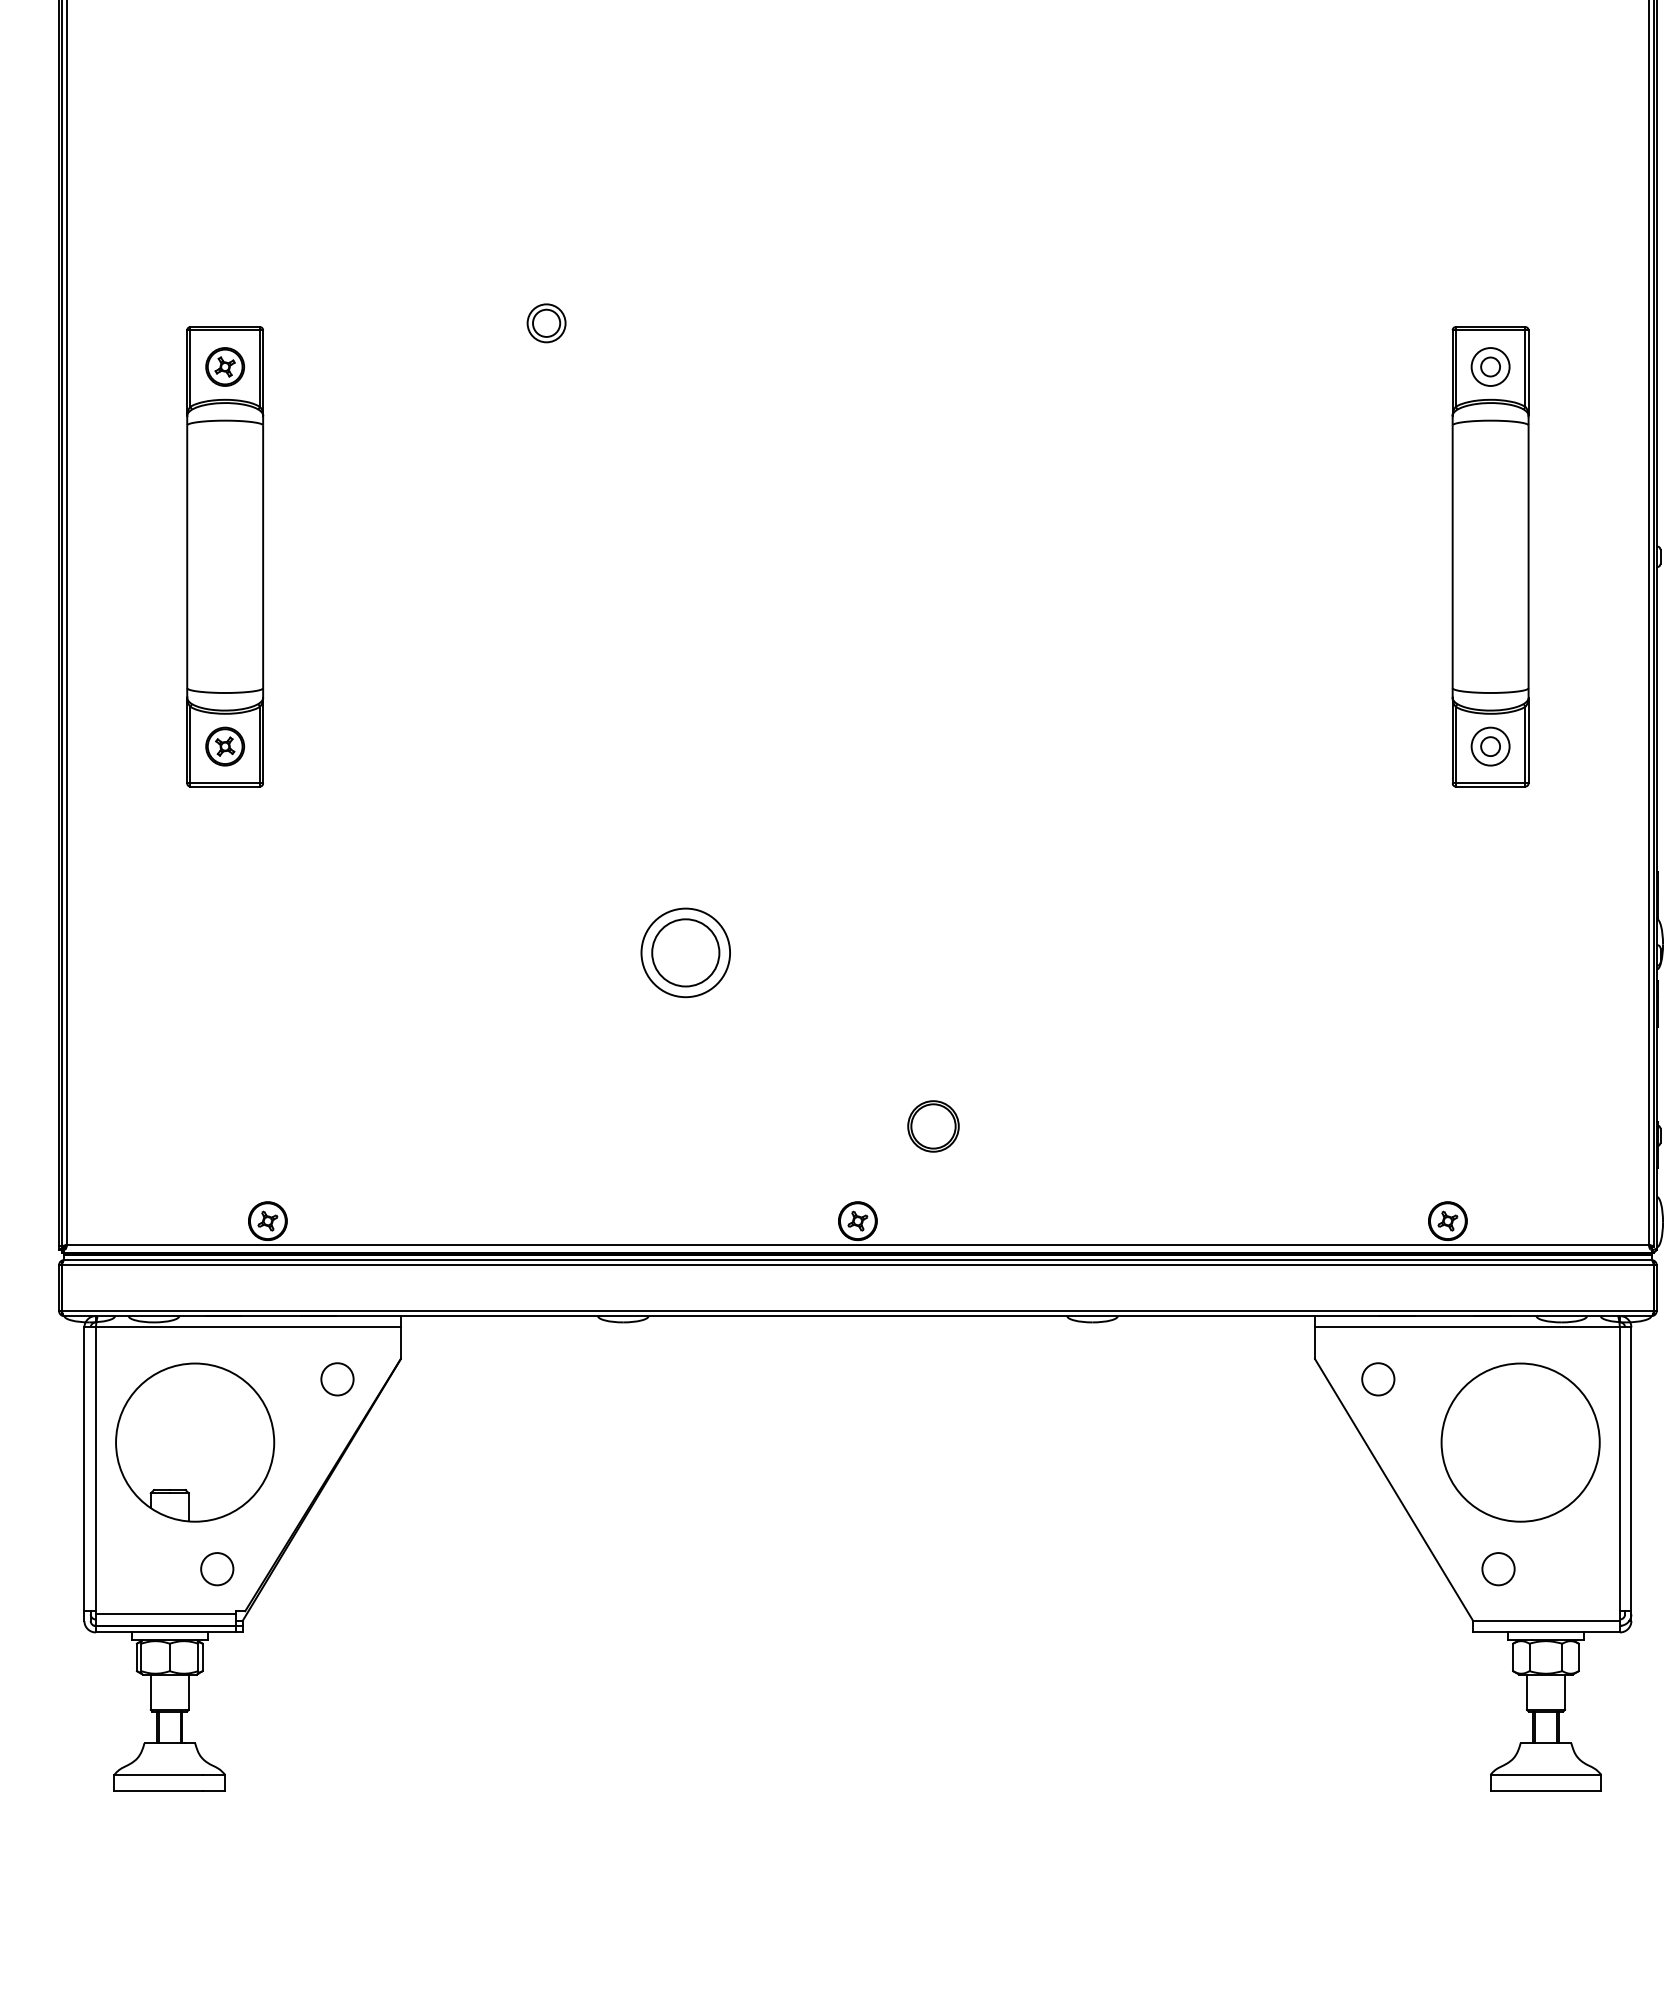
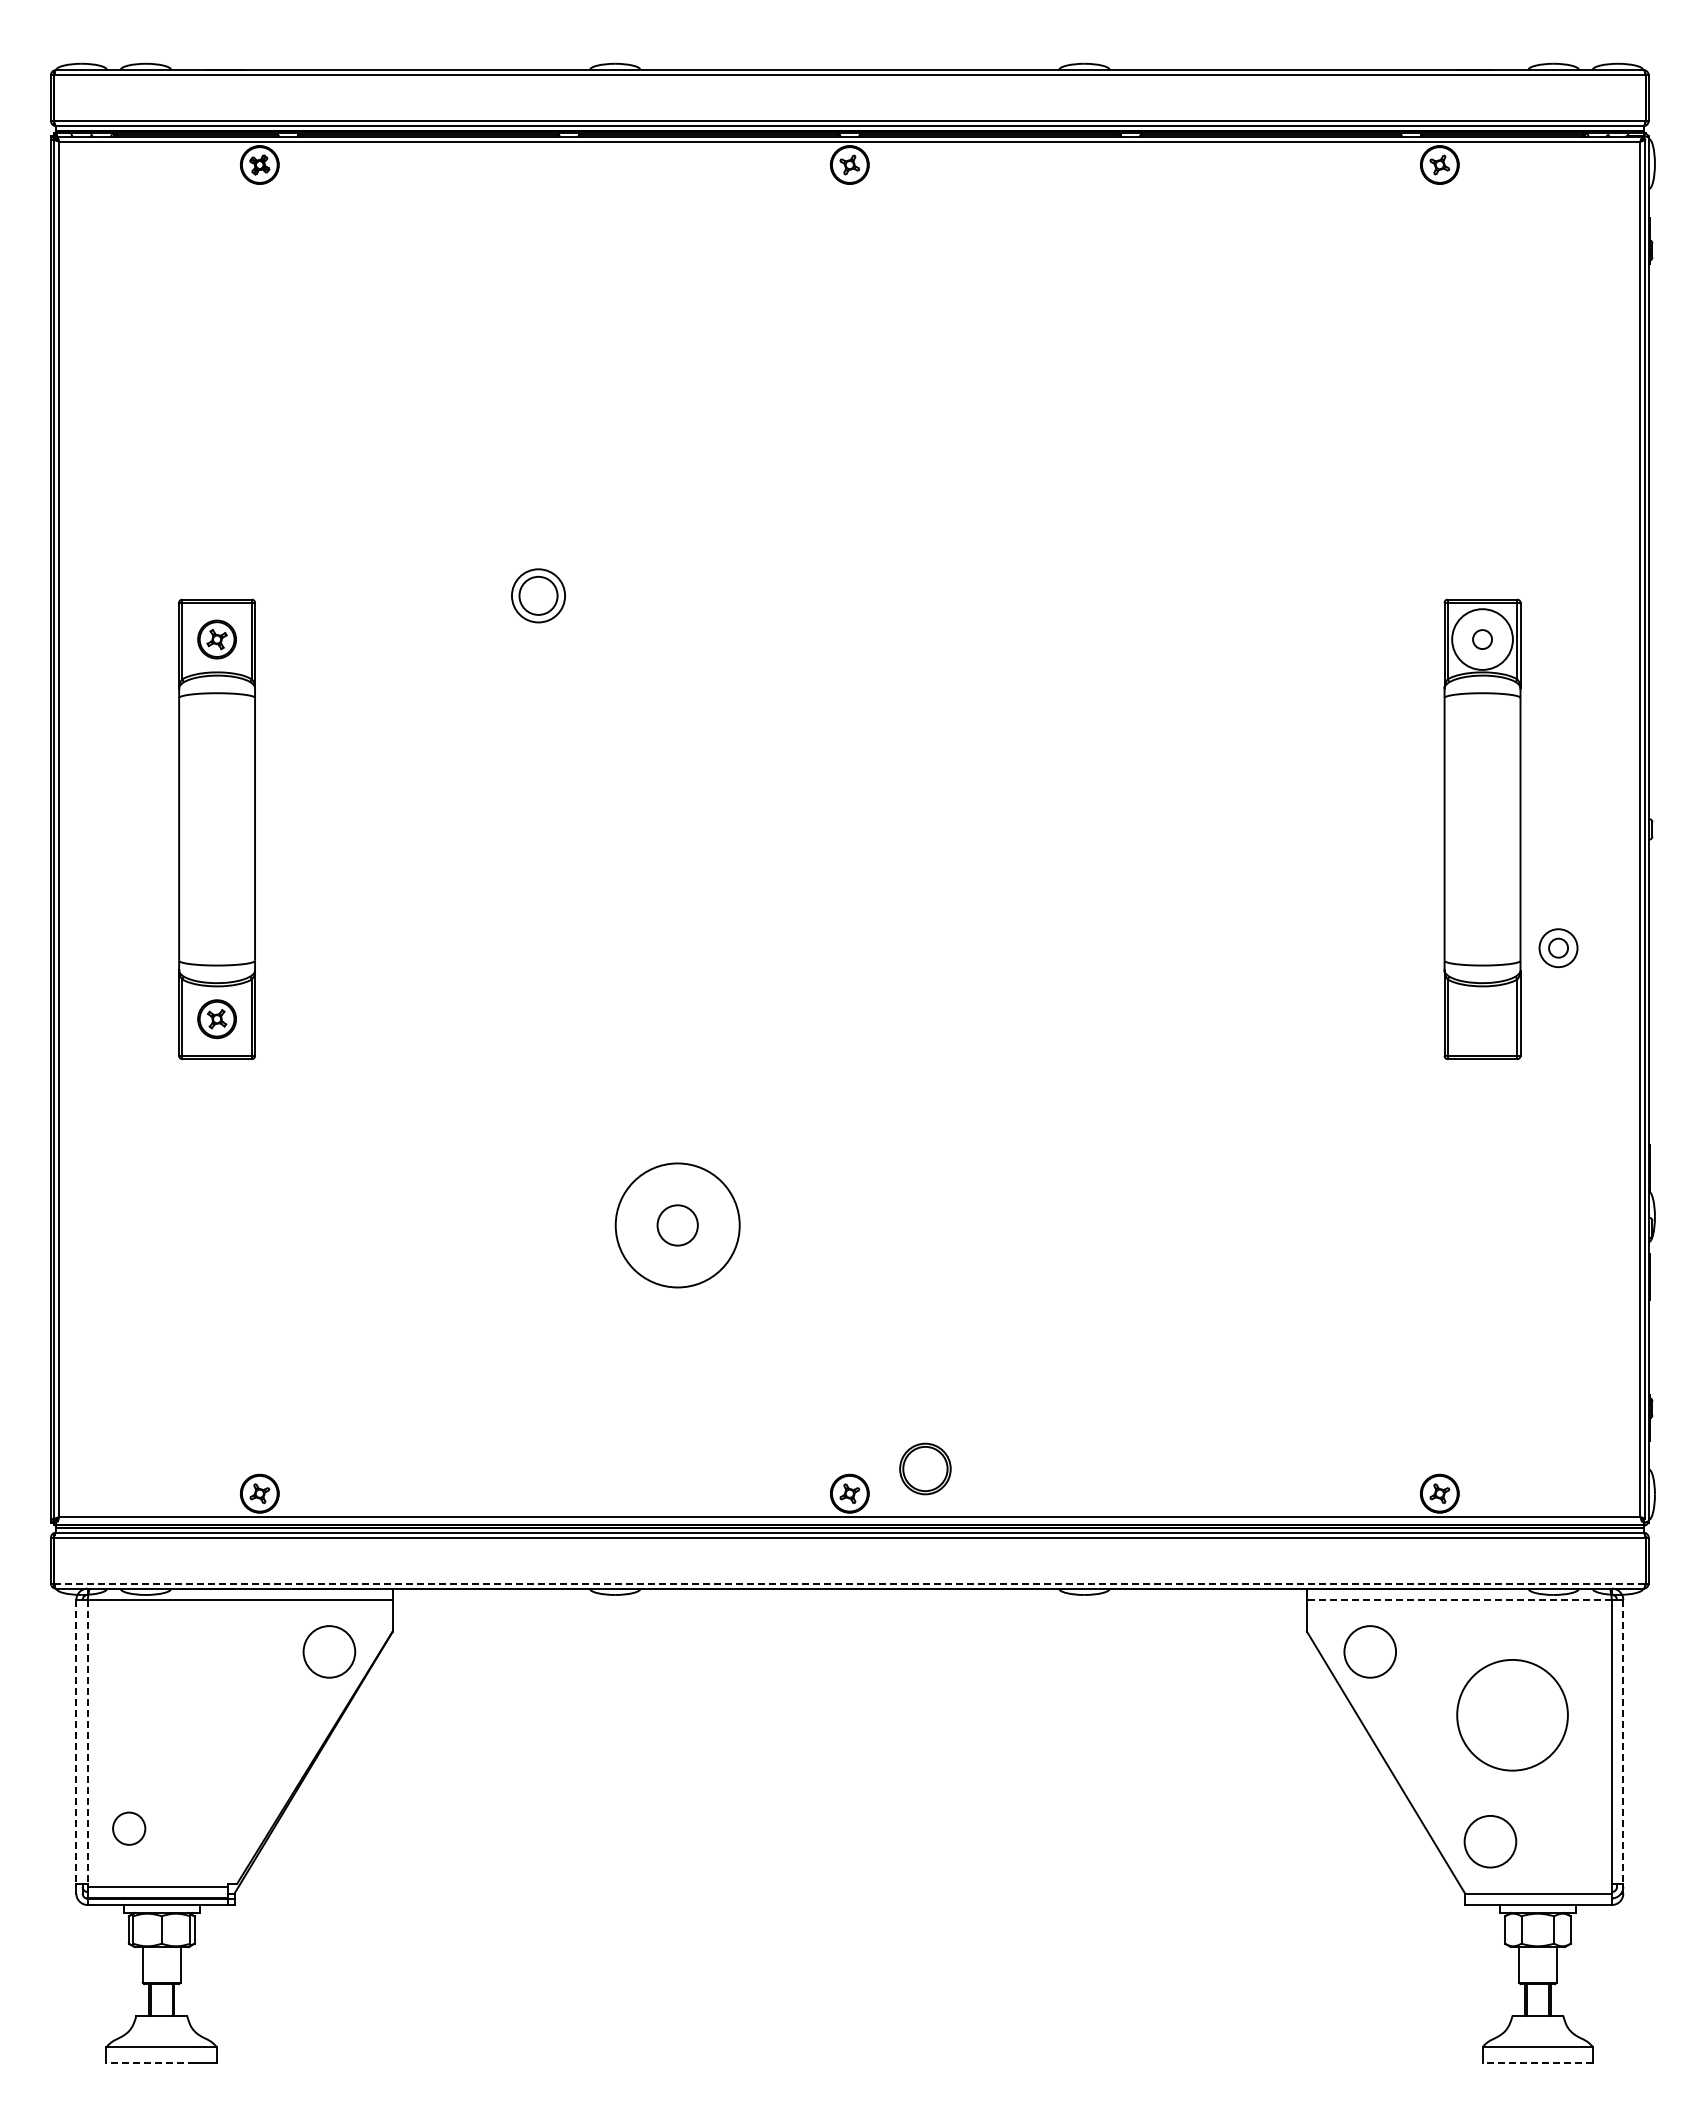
part: (546, 322) -> (538, 595), size x1.4
circle: (1490, 366) -> (1482, 639), size x1.6
part: (1490, 746) -> (1558, 948), moved
circle: (685, 952) -> (677, 1225), size x0.6
circle: (685, 952) -> (677, 1225), size x1.4
part: (933, 1125) -> (925, 1468), moved
line: (858, 1310) -> (850, 1583), solid -> dashed
line: (1466, 1327) -> (1458, 1600), solid -> dashed
circle: (337, 1378) -> (329, 1651), size x1.6
circle: (1378, 1378) -> (1370, 1651), size x1.6
part: (194, 1442) -> (186, 1715), removed
circle: (1520, 1442) -> (1512, 1715), size x0.7
line: (84, 1468) -> (76, 1741), solid -> dashed
line: (95, 1468) -> (87, 1741), solid -> dashed
line: (1631, 1468) -> (1623, 1741), solid -> dashed
circle: (217, 1568) -> (129, 1828), moved
circle: (1498, 1568) -> (1490, 1841), size x1.6
line: (158, 1790) -> (150, 2063), solid -> dashed
line: (1545, 1790) -> (1537, 2063), solid -> dashed

